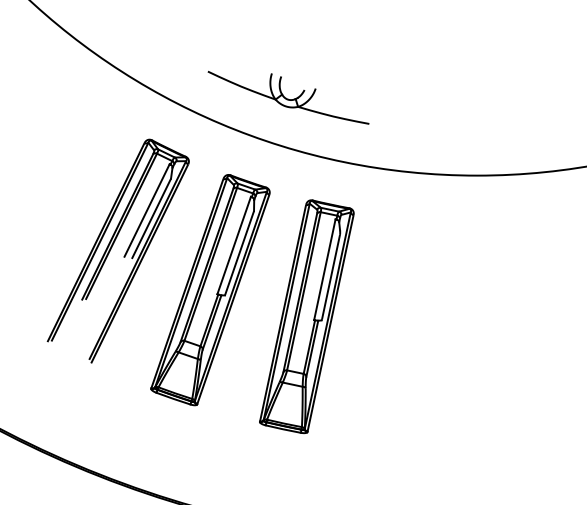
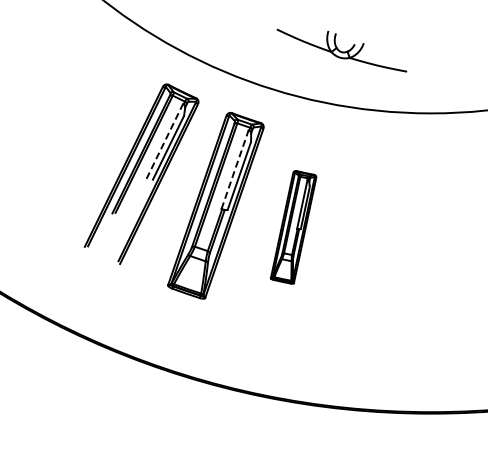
part: (288, 97) -> (341, 50), moved
line: (146, 210) -> (164, 141), solid -> dashed
line: (234, 245) -> (235, 169), solid -> dashed
part: (306, 317) -> (293, 227), size x0.6

